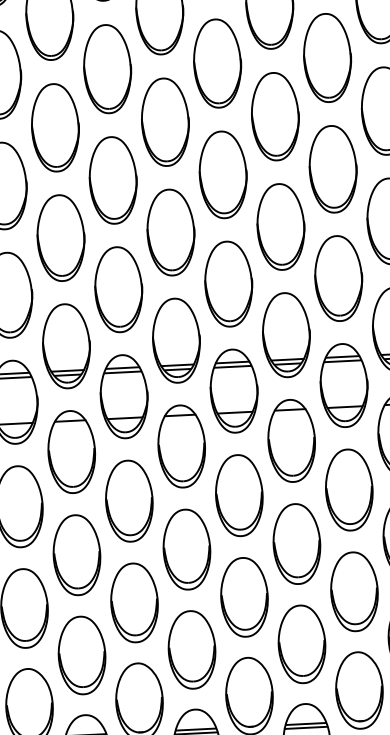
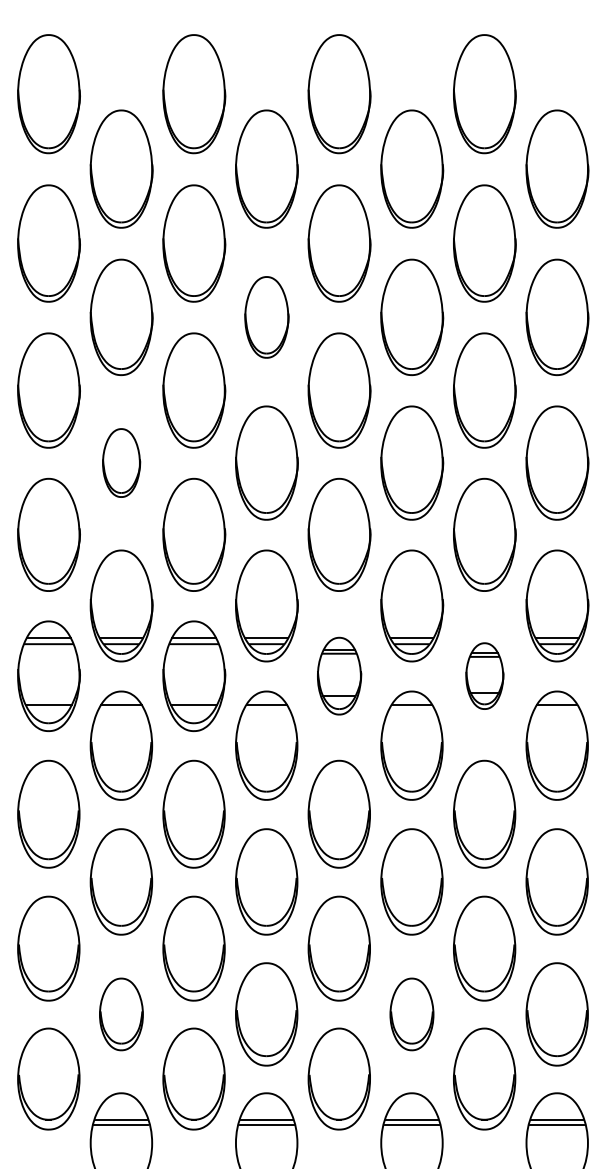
part: (165, 122) -> (266, 317), size x0.7
part: (60, 237) -> (121, 462), size x0.6
part: (343, 384) -> (484, 675), size x0.6
part: (234, 390) -> (339, 675), size x0.7
part: (301, 644) -> (411, 1014), size x0.7
part: (82, 655) -> (121, 1014), size x0.7

